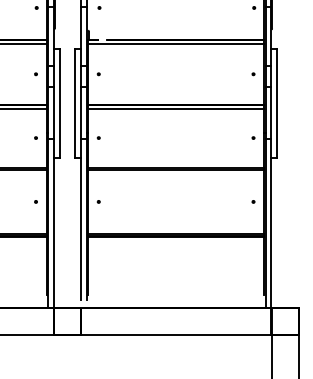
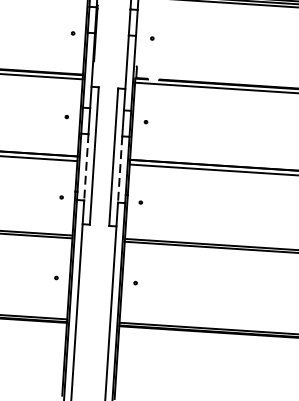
line: (53, 113) -> (85, 167), solid -> dashed
line: (80, 113) -> (119, 170), solid -> dashed

